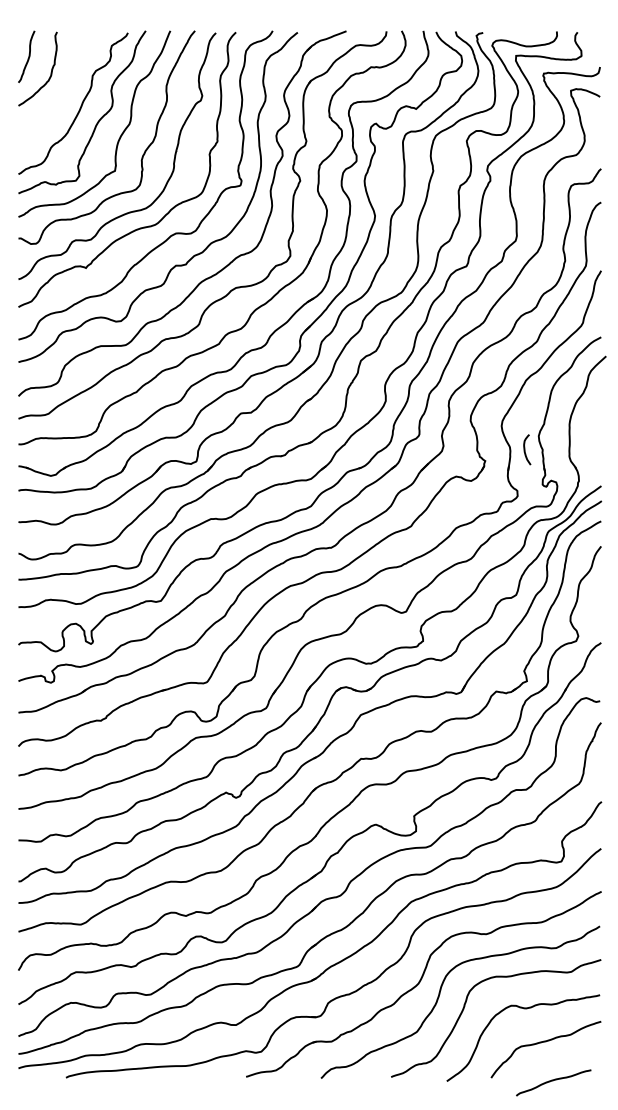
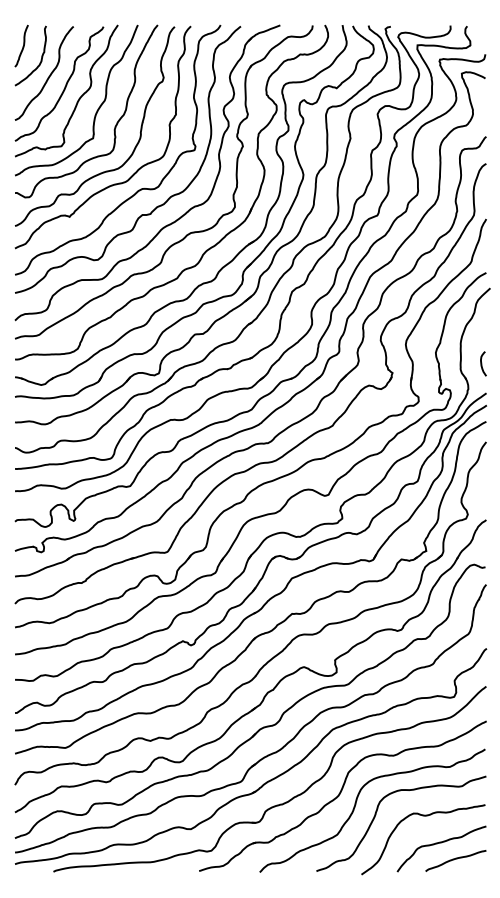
curve: (58, 95) -> (47, 77), added
curve: (525, 449) -> (482, 363), moved
curve: (553, 1081) -> (455, 859), moved

